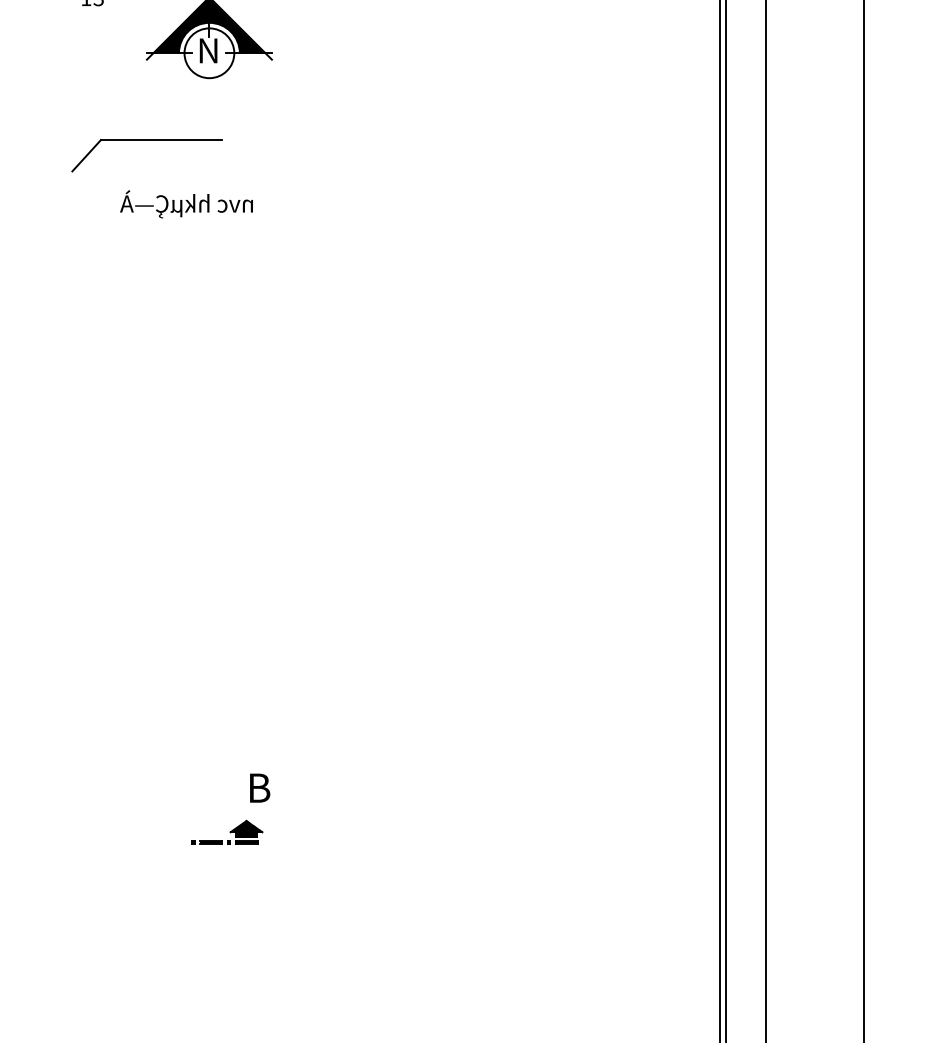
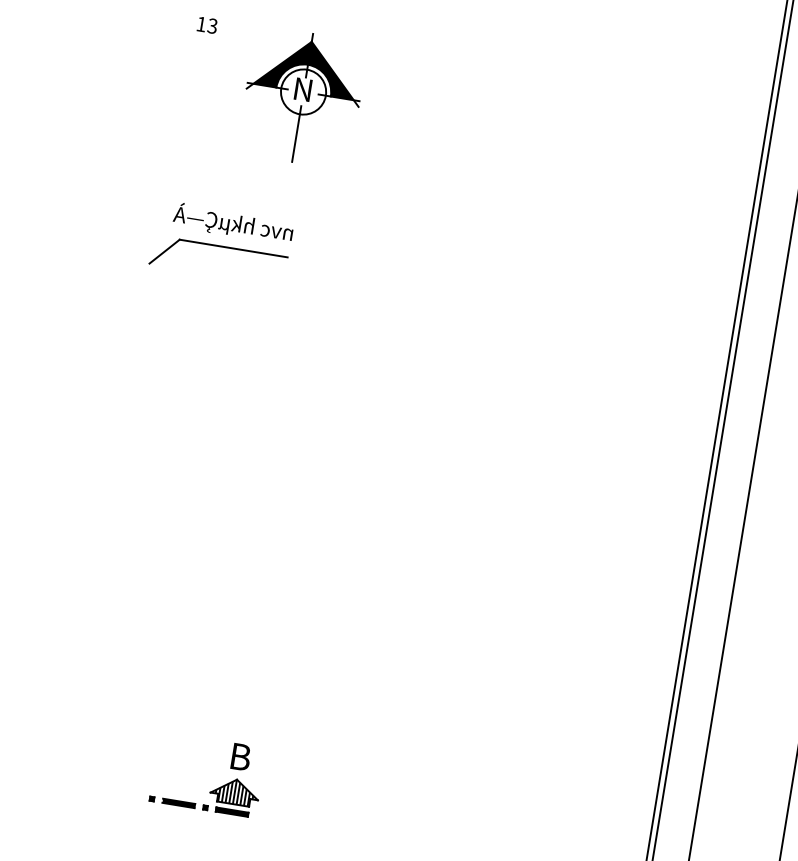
line: (209, 100) -> (296, 134), added
part: (146, 140) -> (220, 246), moved
text: (186, 204) -> (233, 224), moved
part: (226, 832) -> (204, 791), size x1.67

